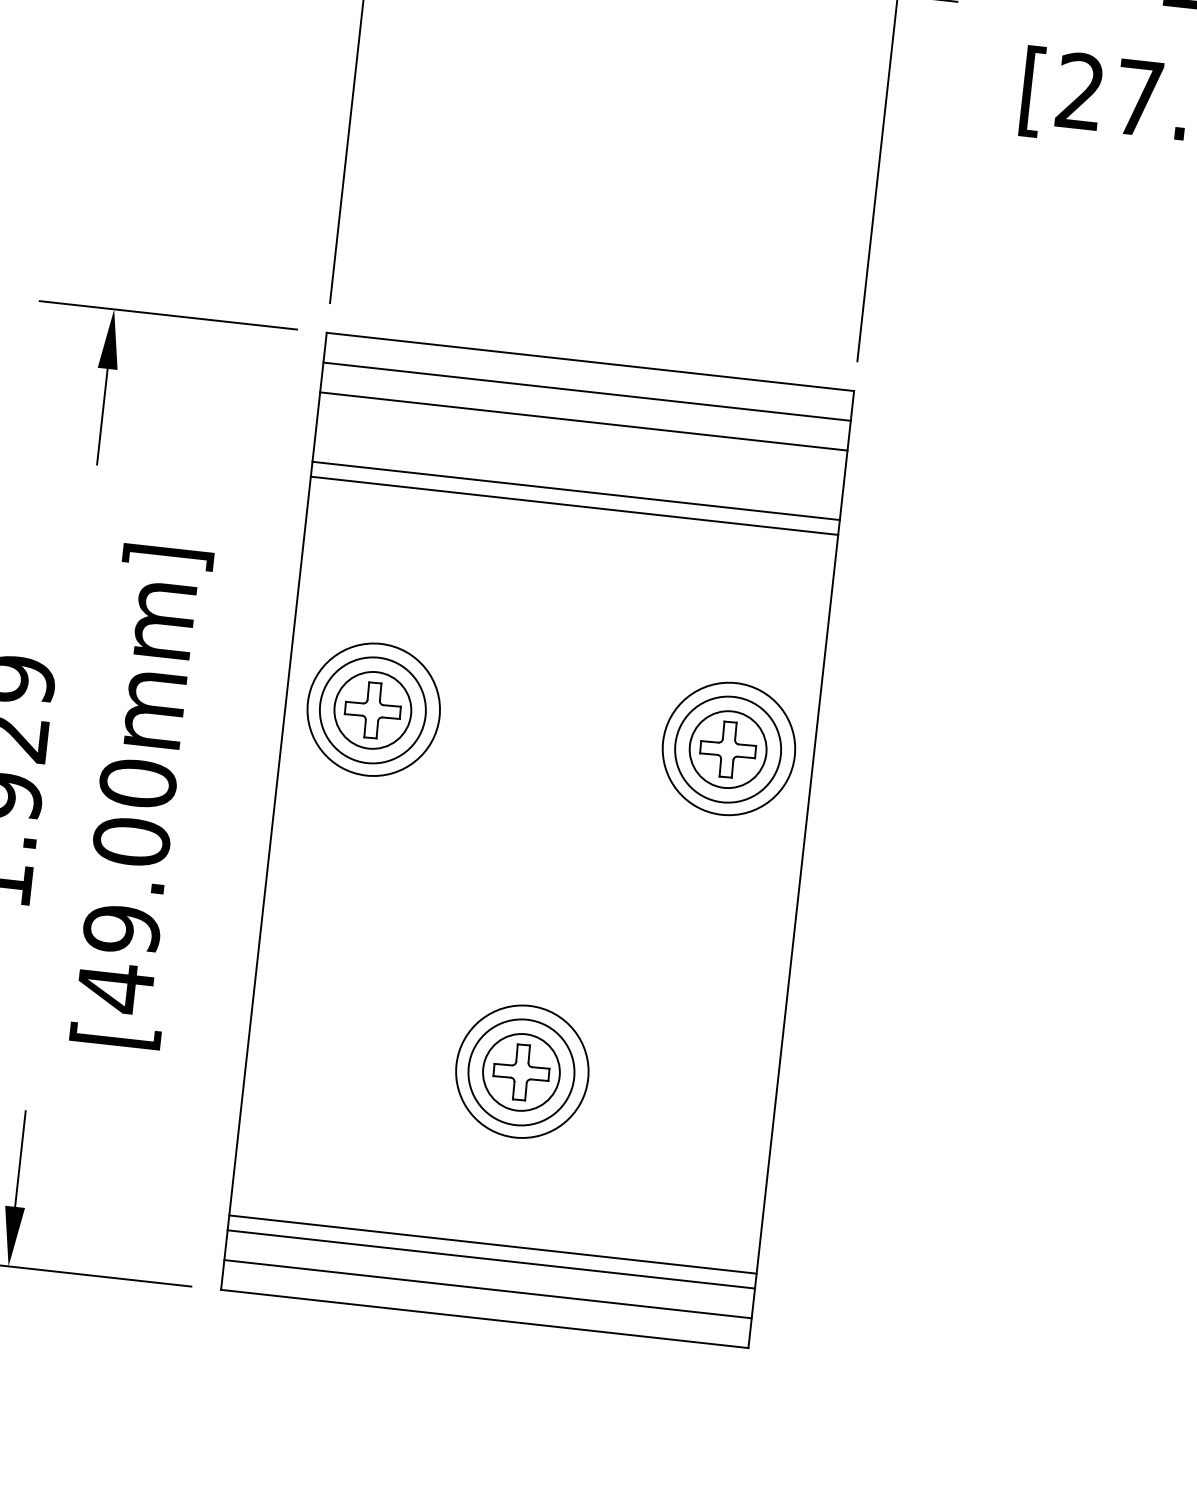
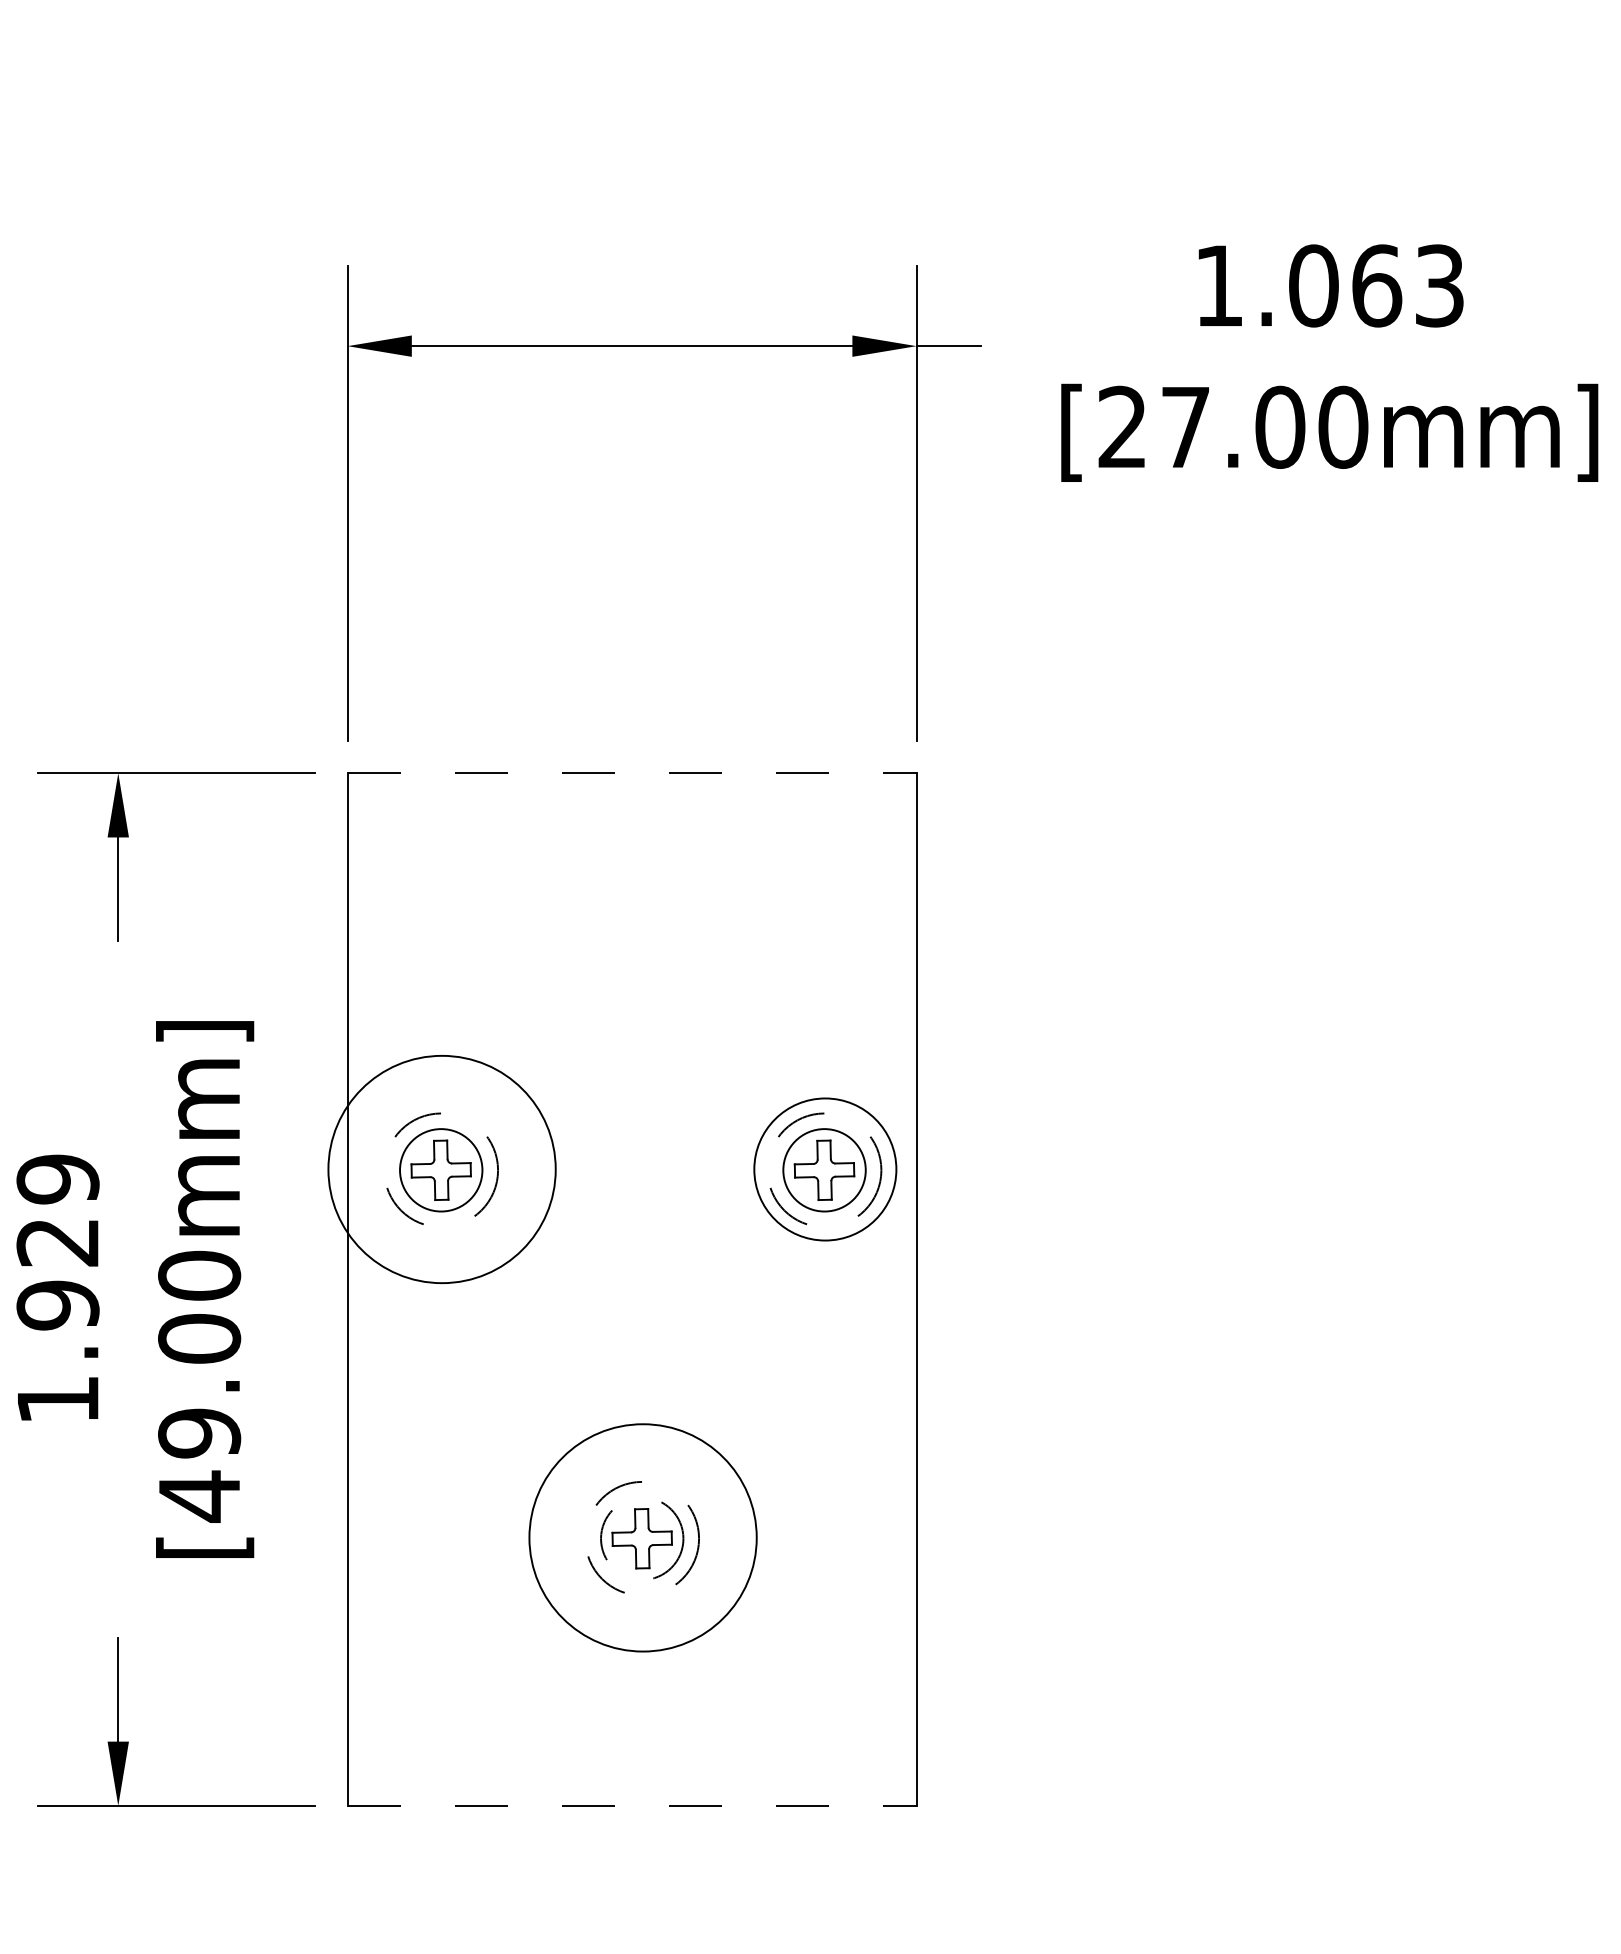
line: (590, 362) -> (632, 773), solid -> dashed
line: (586, 391) -> (631, 805), removed
line: (583, 421) -> (631, 837), removed
line: (575, 490) -> (631, 912), removed
line: (573, 505) -> (631, 928), removed
circle: (374, 709) -> (442, 1169), size x1.6
circle: (373, 710) -> (441, 1170), solid -> dashed
circle: (728, 749) -> (824, 1170), solid -> dashed
circle: (522, 1071) -> (643, 1537), size x1.6
circle: (521, 1072) -> (642, 1538), solid -> dashed
circle: (521, 1072) -> (642, 1538), solid -> dashed
line: (492, 1244) -> (631, 1725), removed
line: (490, 1259) -> (631, 1741), removed
line: (487, 1288) -> (631, 1773), removed
line: (485, 1318) -> (632, 1805), solid -> dashed

